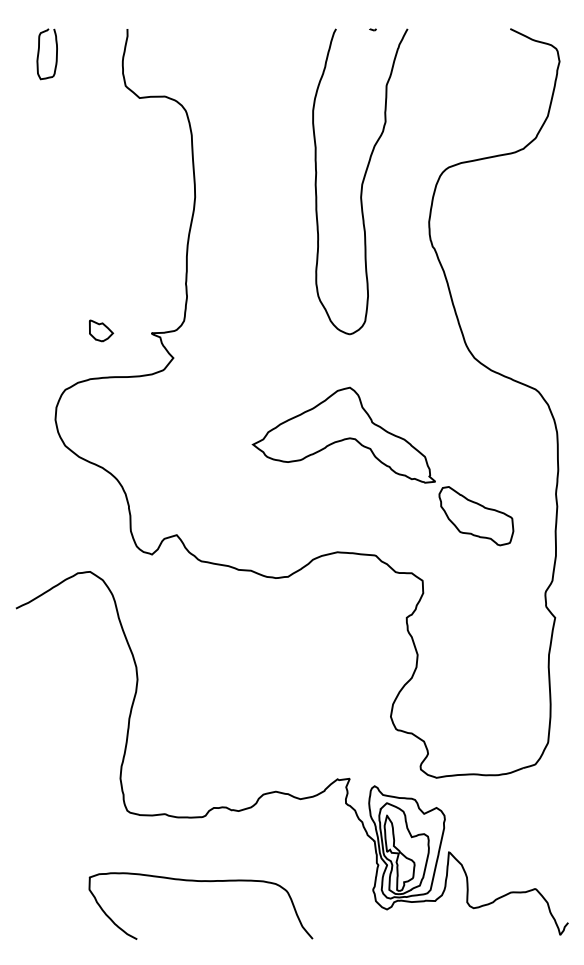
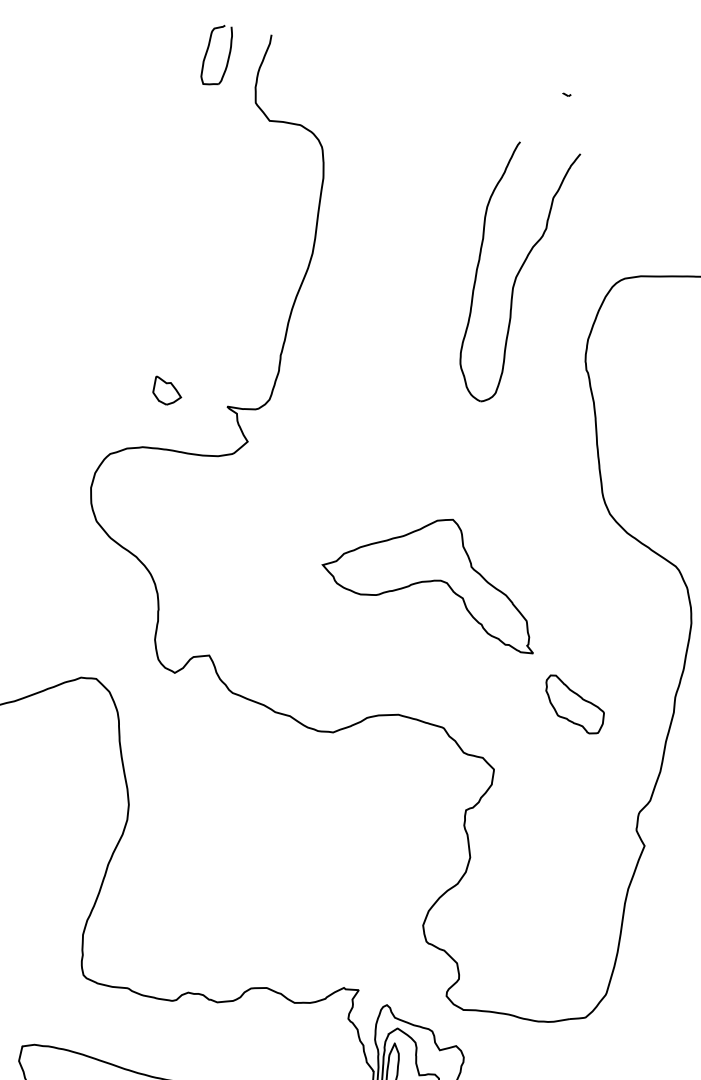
part: (39, 54) -> (207, 53), moved
part: (360, 181) -> (515, 274), size x0.7
part: (476, 516) -> (574, 705), size x0.7

